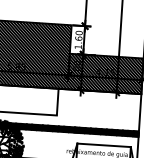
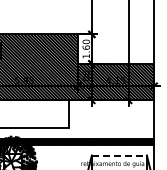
line: (104, 145) -> (119, 155), solid -> dashed

